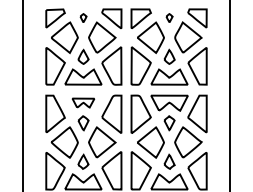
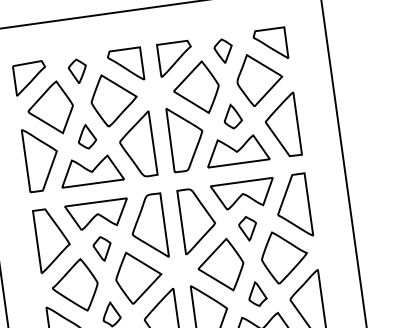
part: (83, 17) -> (77, 69), size x1.67
part: (169, 17) -> (223, 49), size x1.67
part: (83, 102) -> (97, 213), size x1.67

